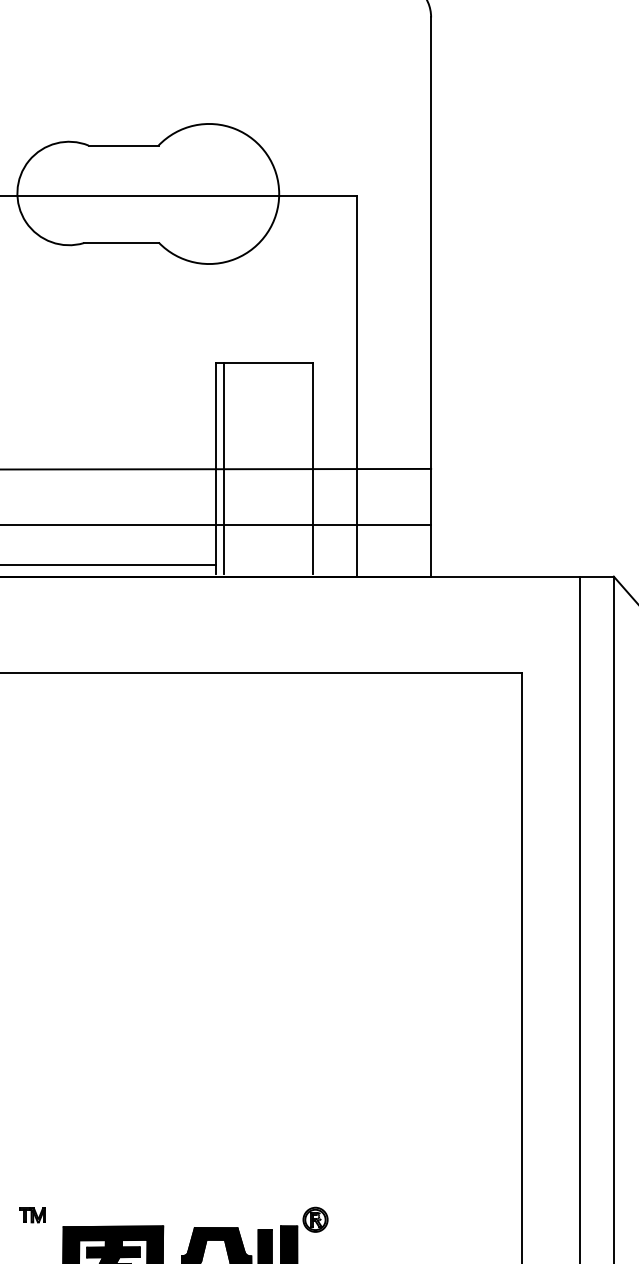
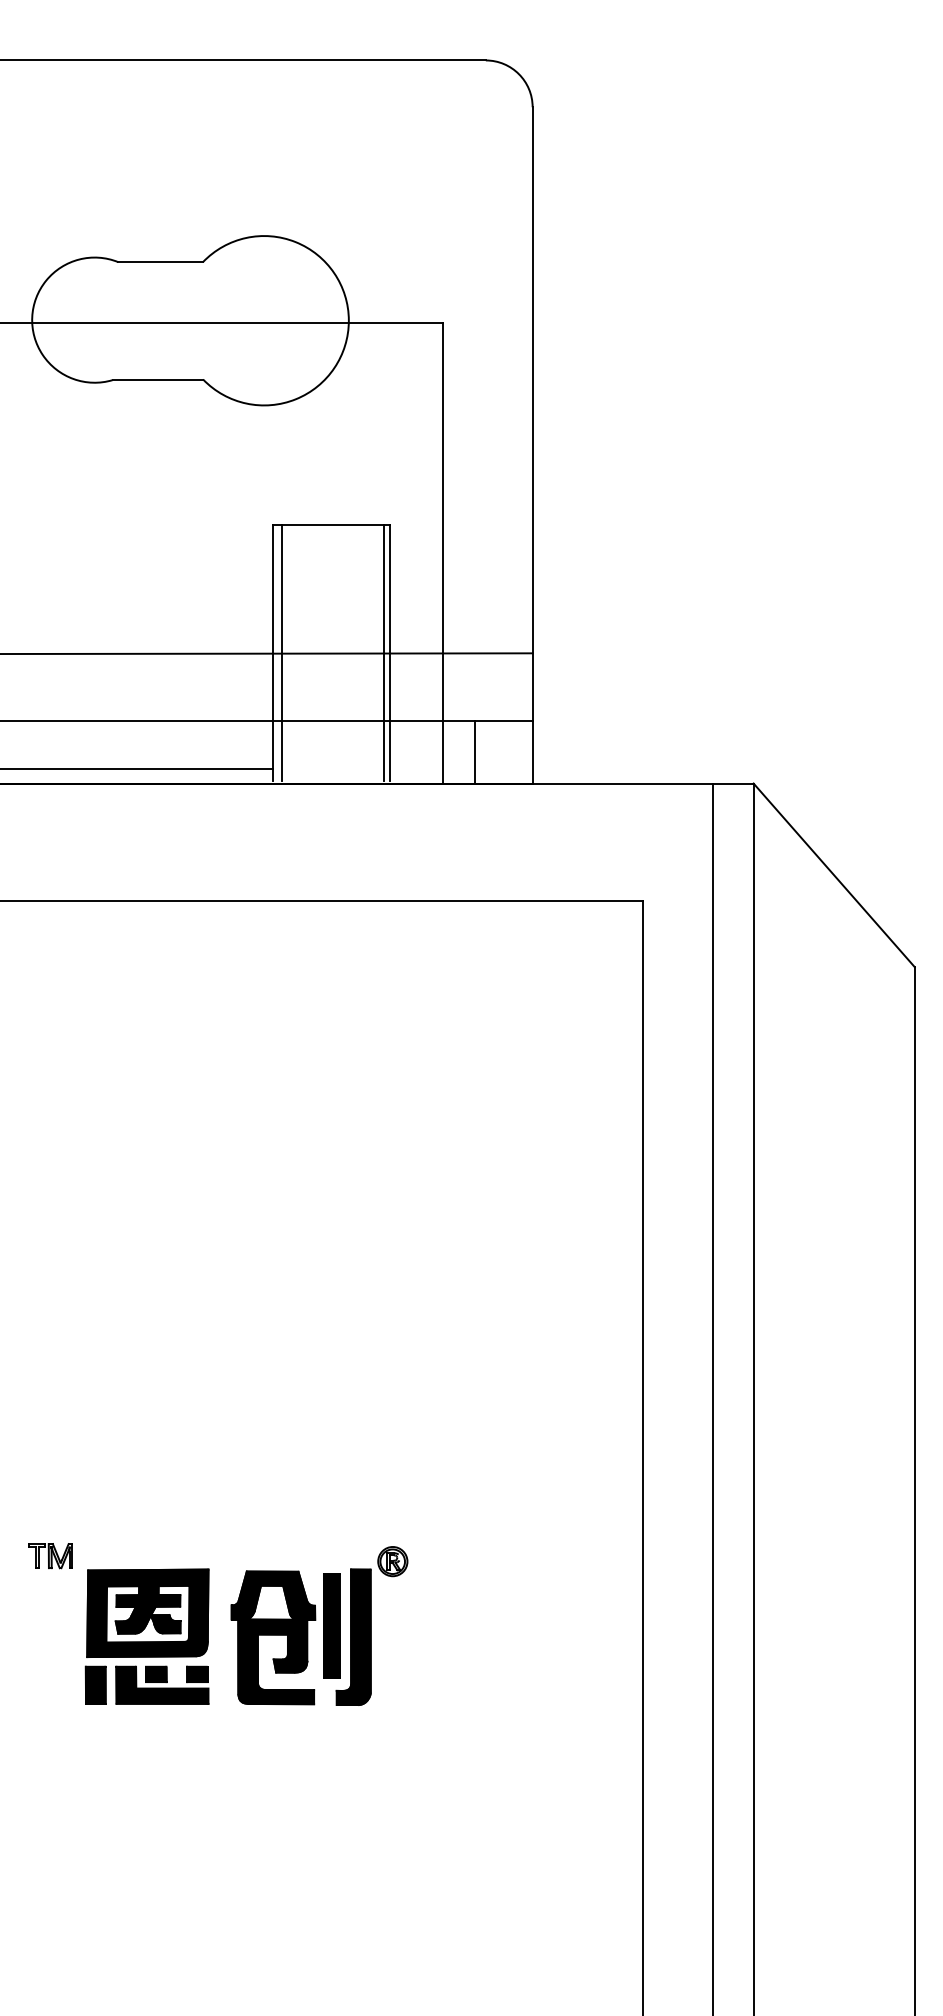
line: (307, 468) -> (383, 652), added
line: (383, 550) -> (474, 752), added
part: (32, 1215) -> (50, 1556), size x1.43

